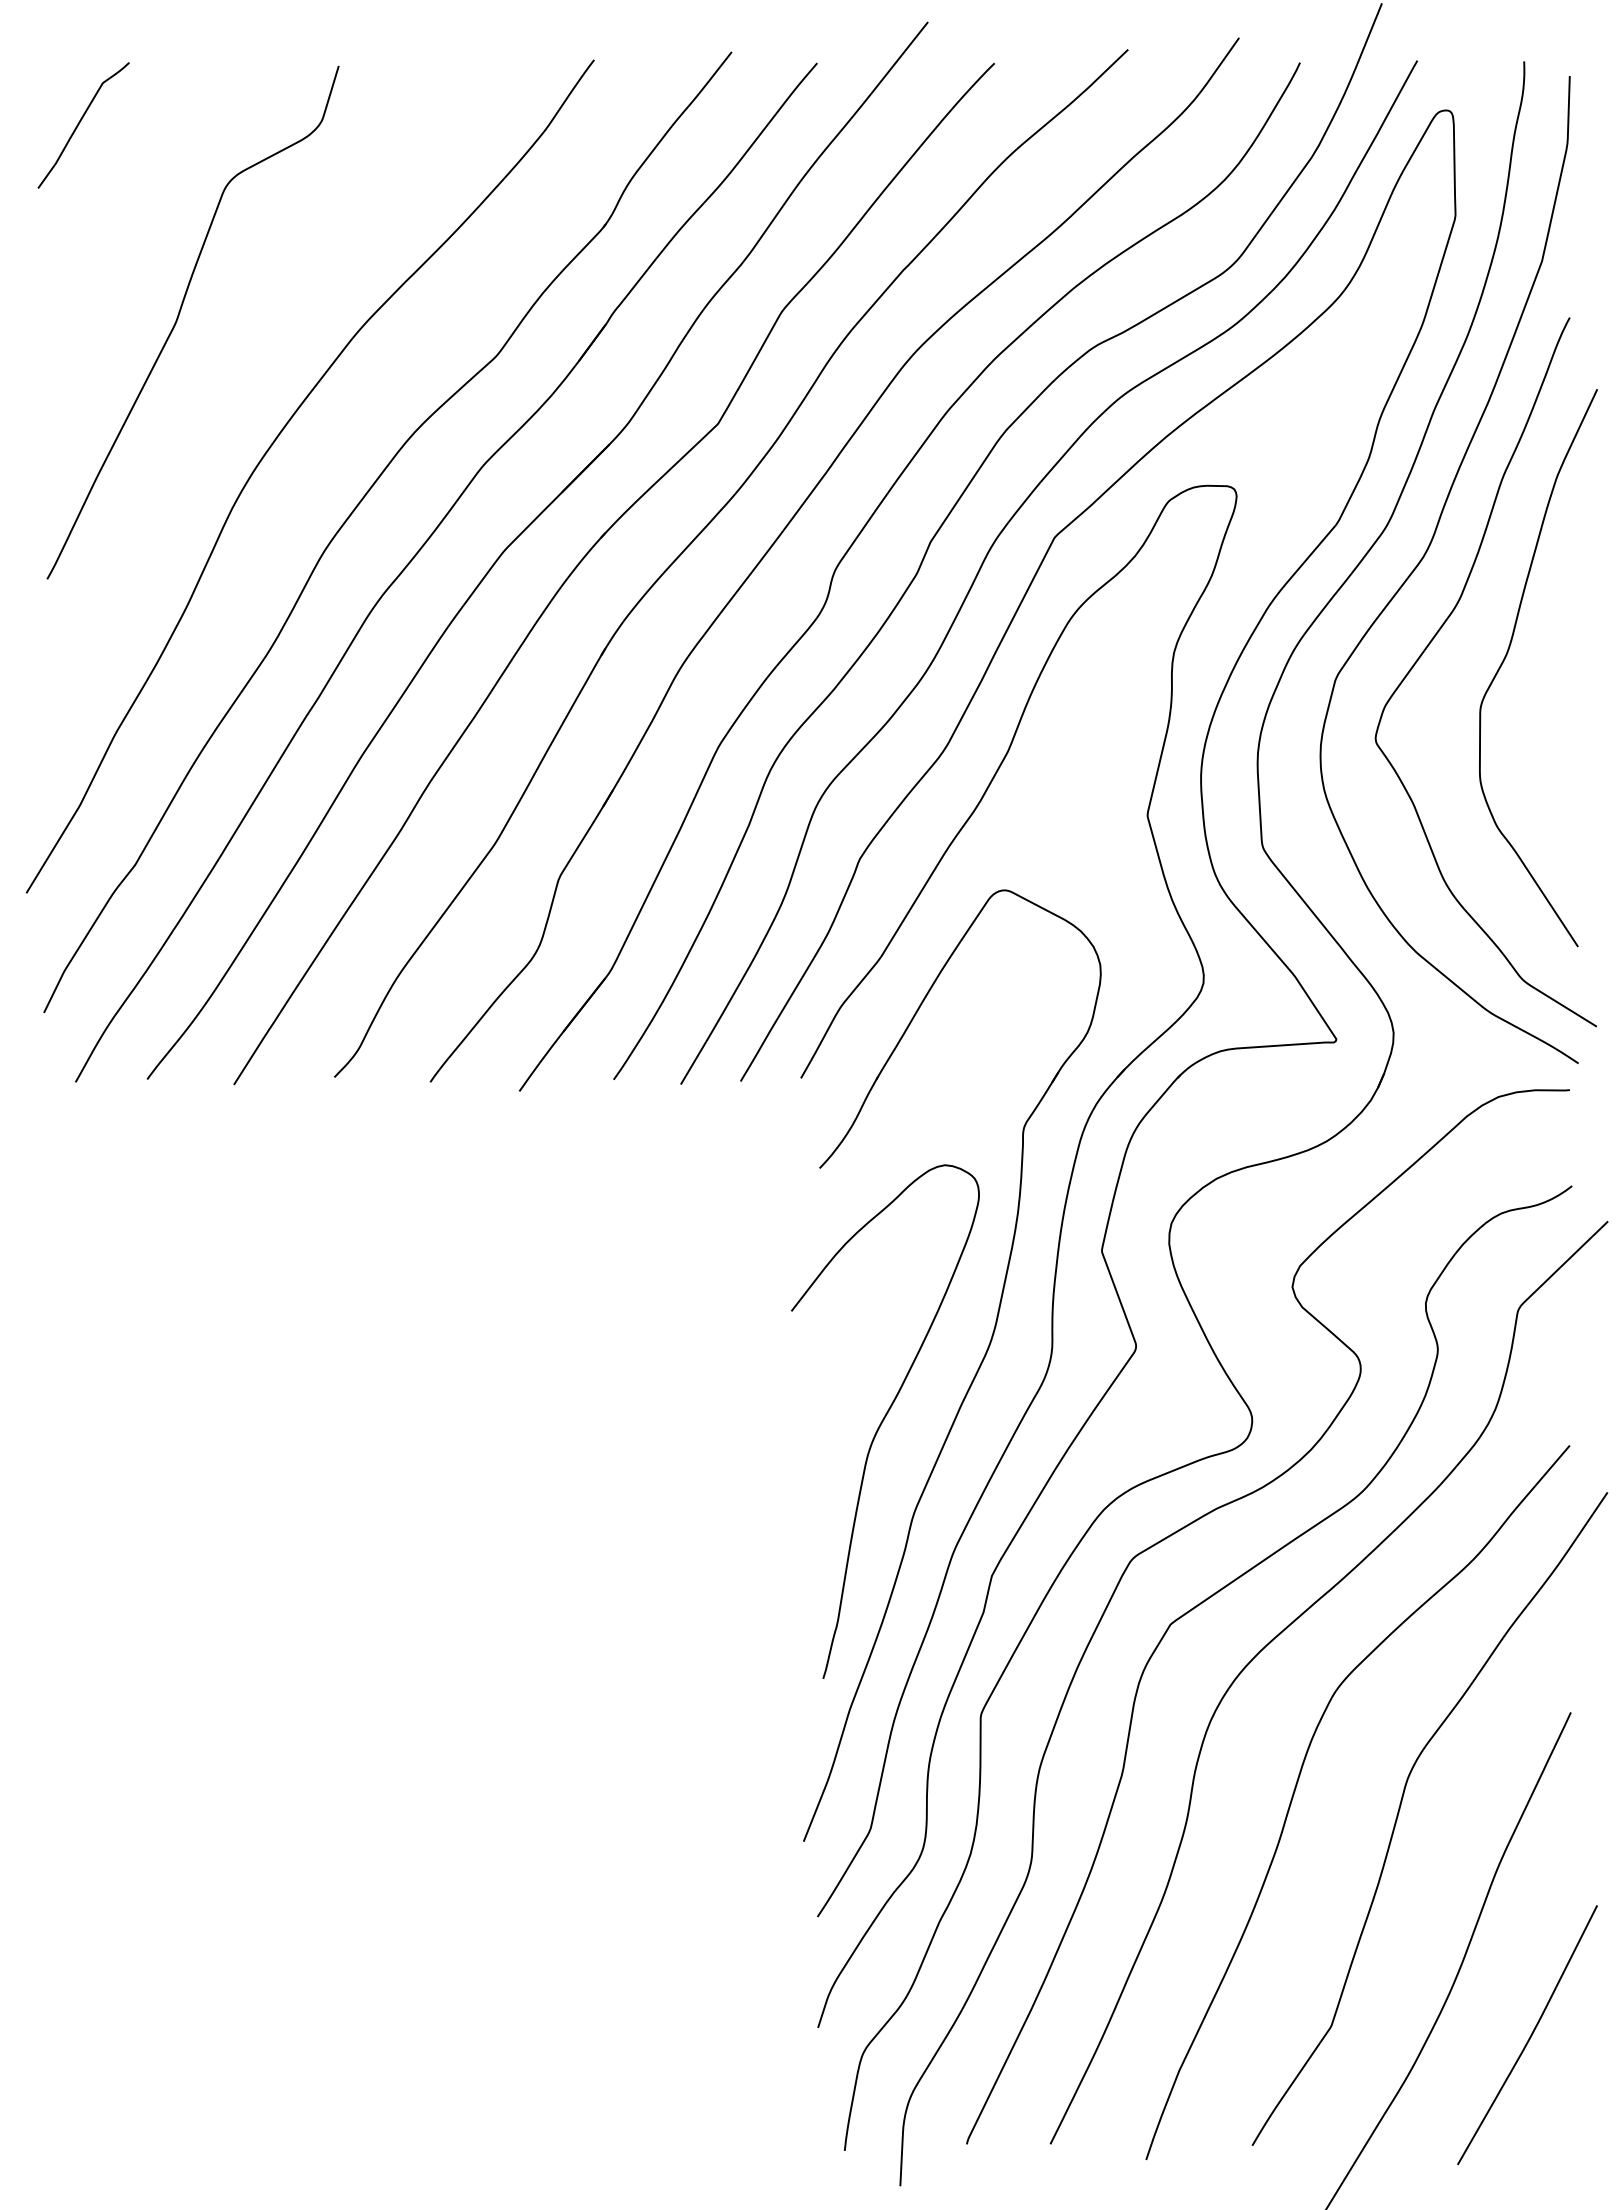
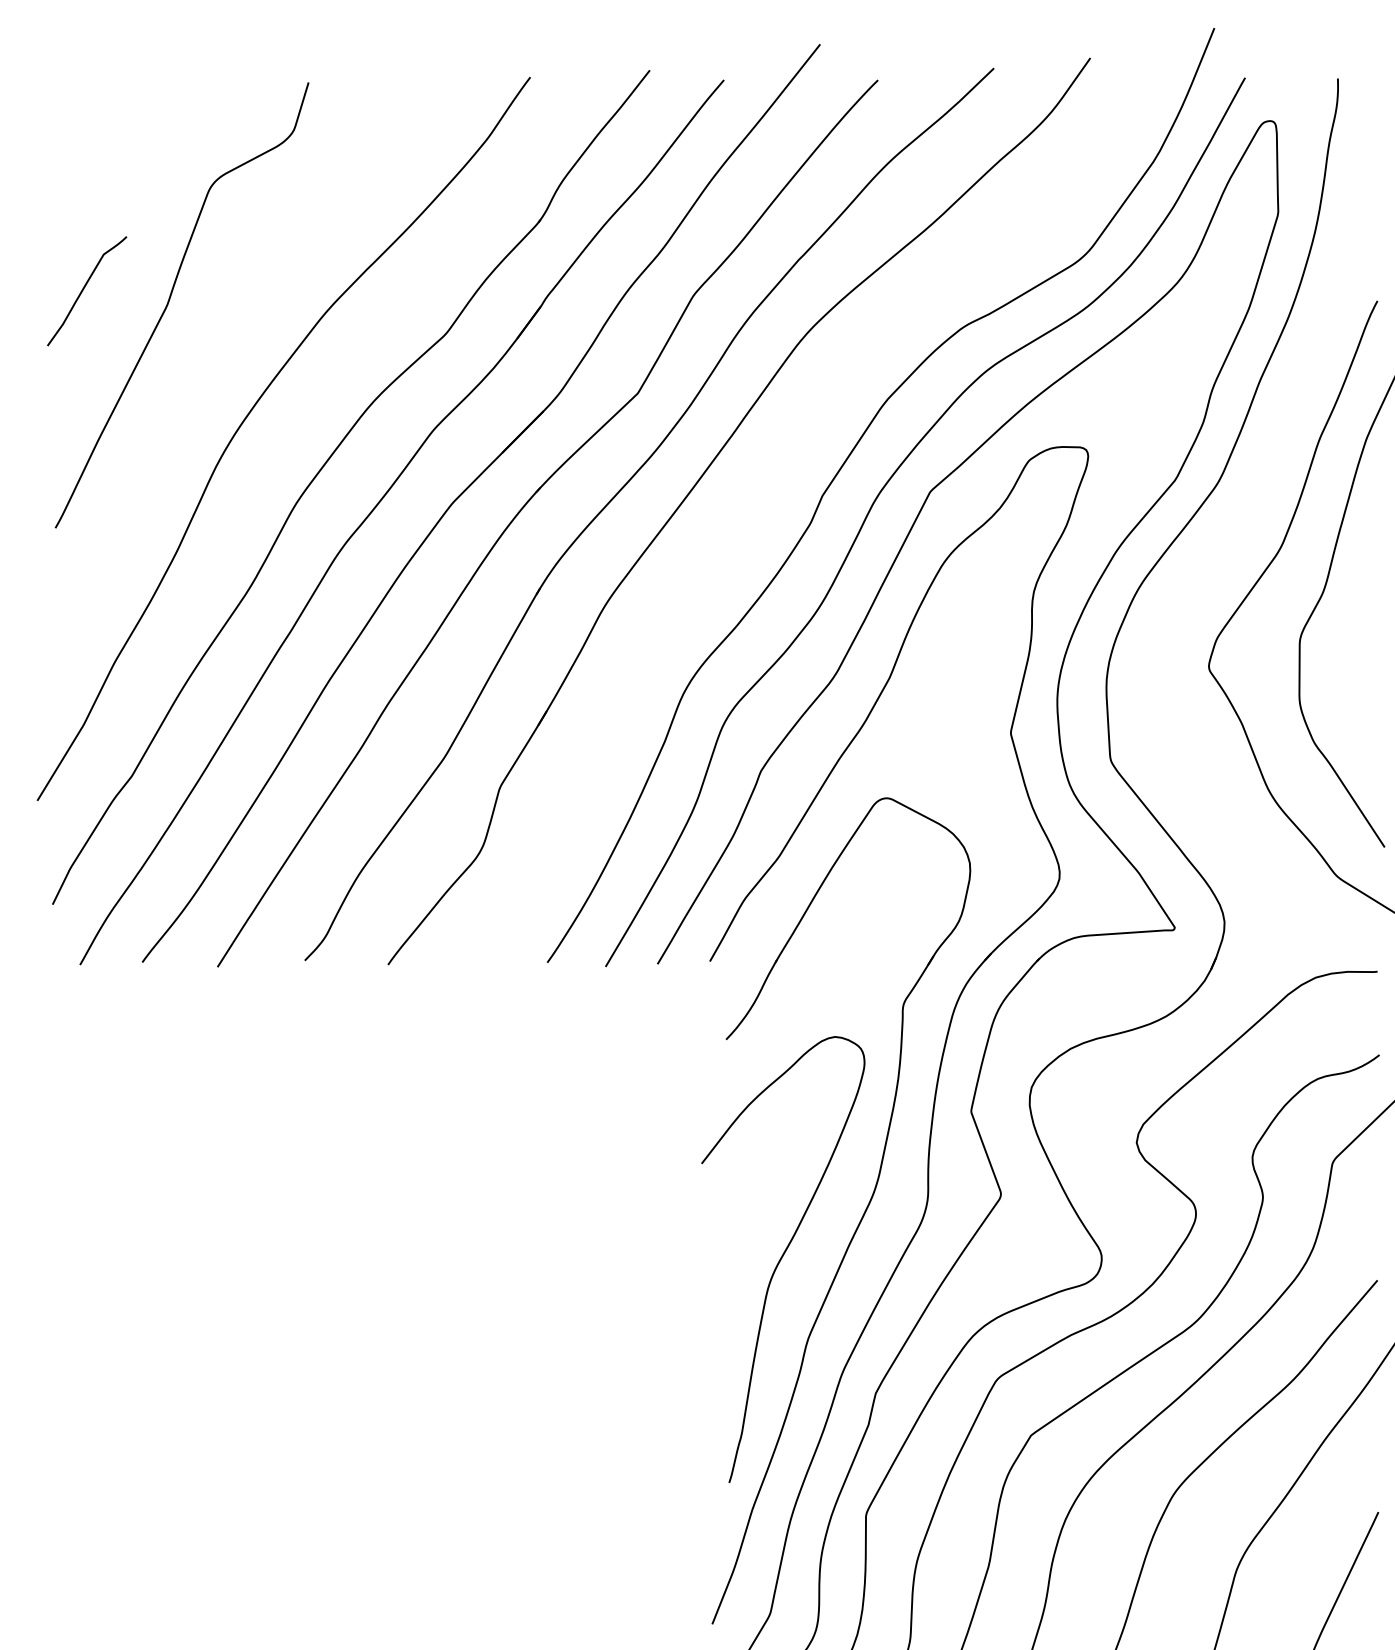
curve: (79, 124) -> (83, 290), moved
part: (856, 540) -> (758, 494), removed
curve: (1424, 557) -> (1251, 509), removed

